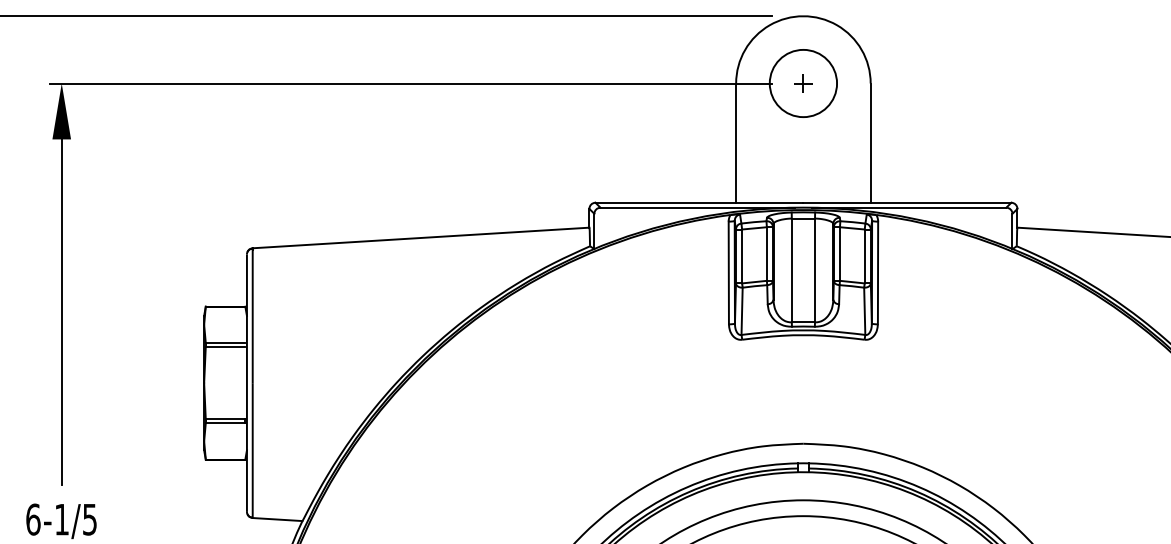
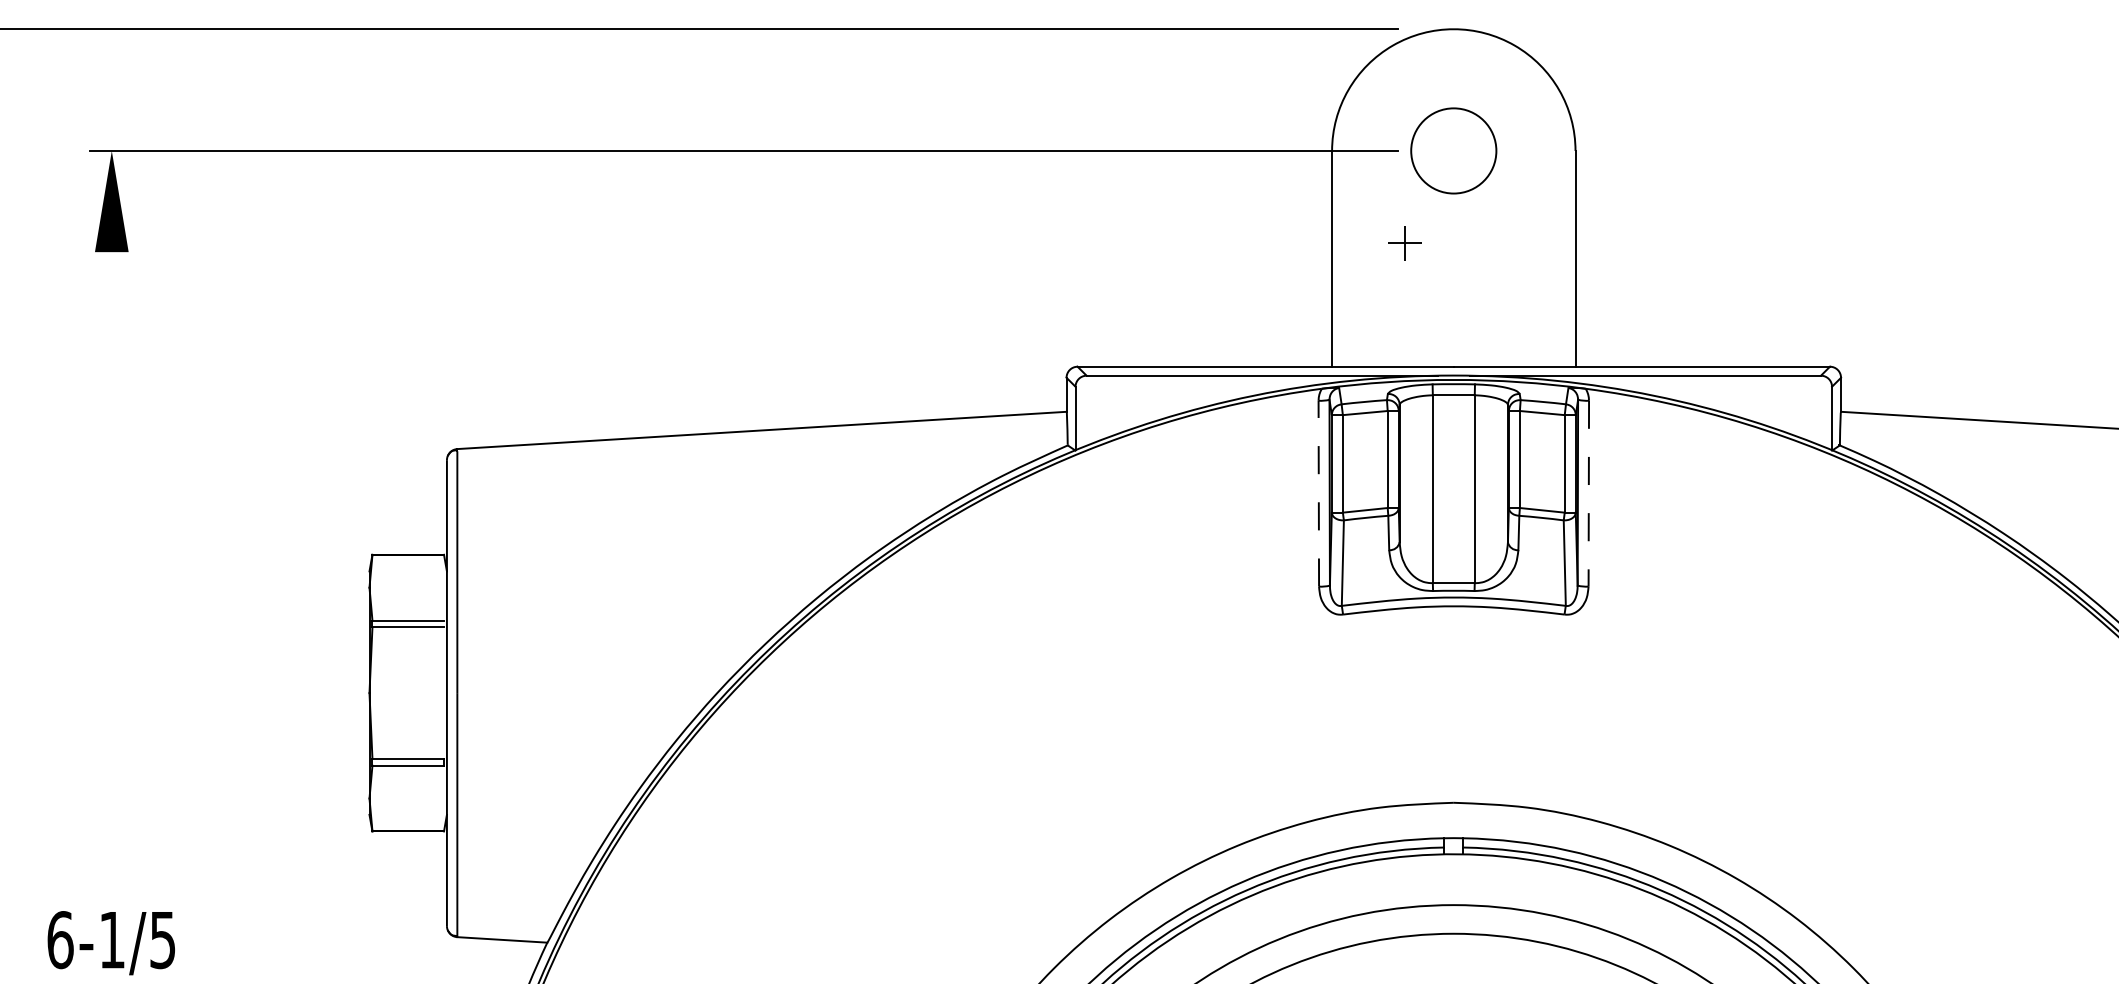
circle: (803, 83) -> (1453, 150), size x0.7
part: (803, 83) -> (1405, 243), moved
line: (728, 272) -> (1318, 492), solid -> dashed
line: (878, 273) -> (1589, 494), solid -> dashed
line: (61, 312) -> (111, 565), removed

